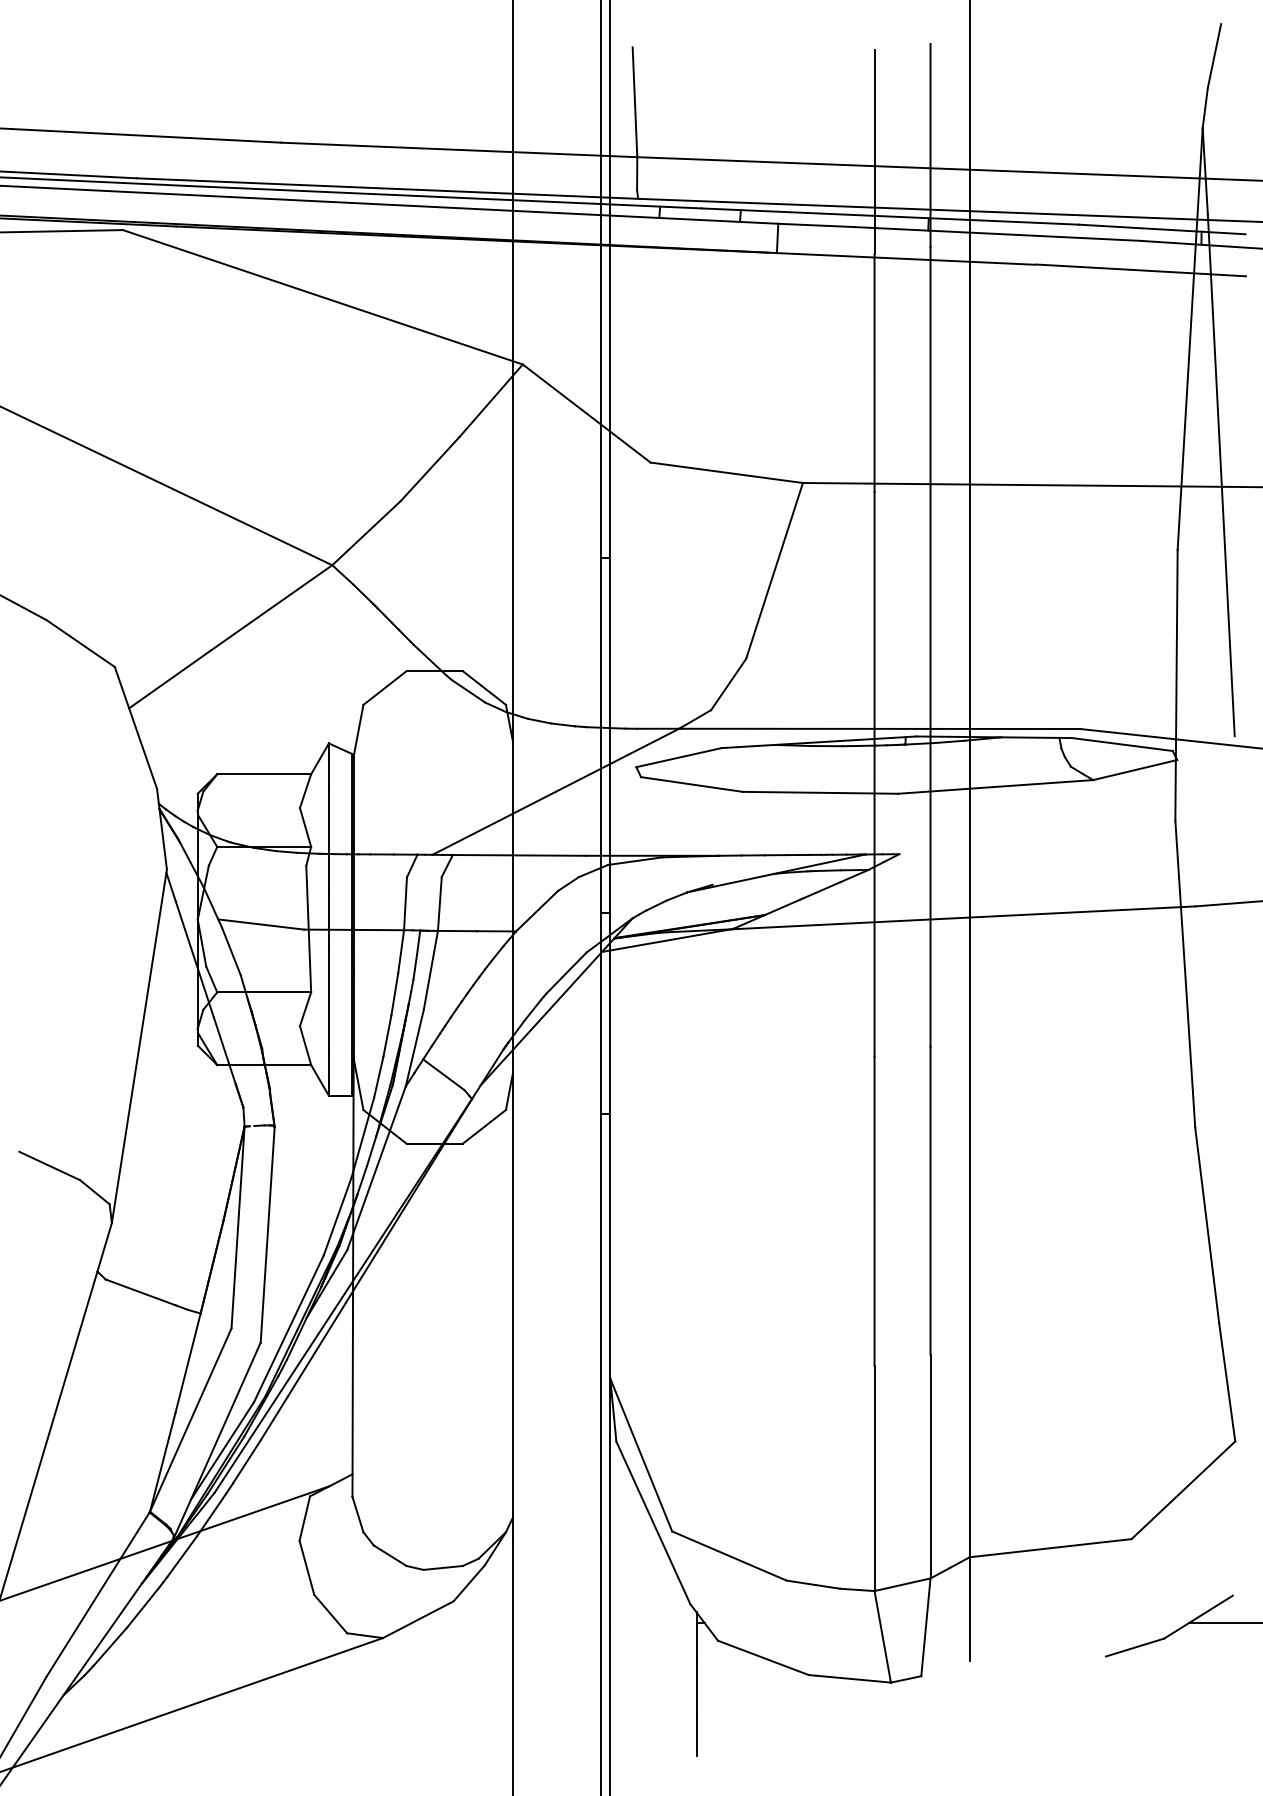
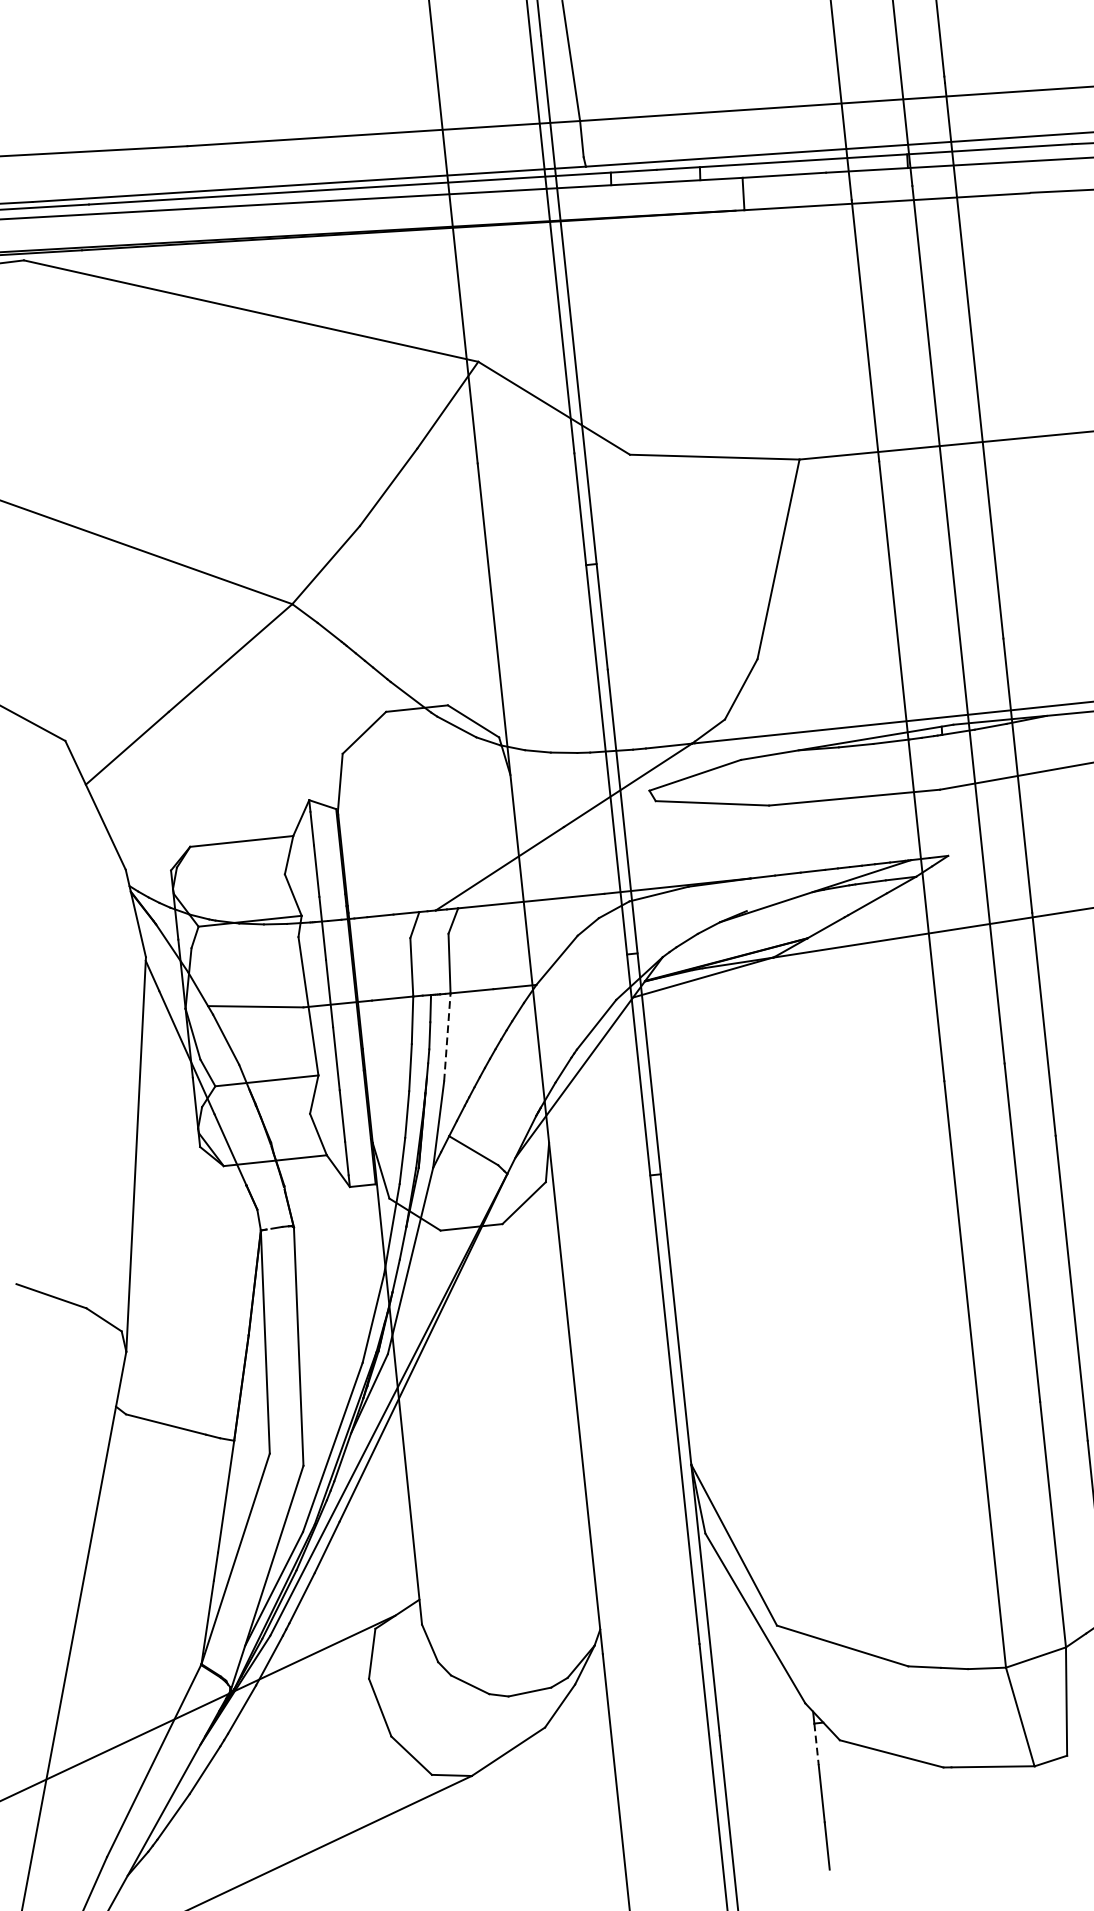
line: (430, 969) -> (446, 1036), solid -> dashed
line: (696, 1642) -> (816, 1744), solid -> dashed

